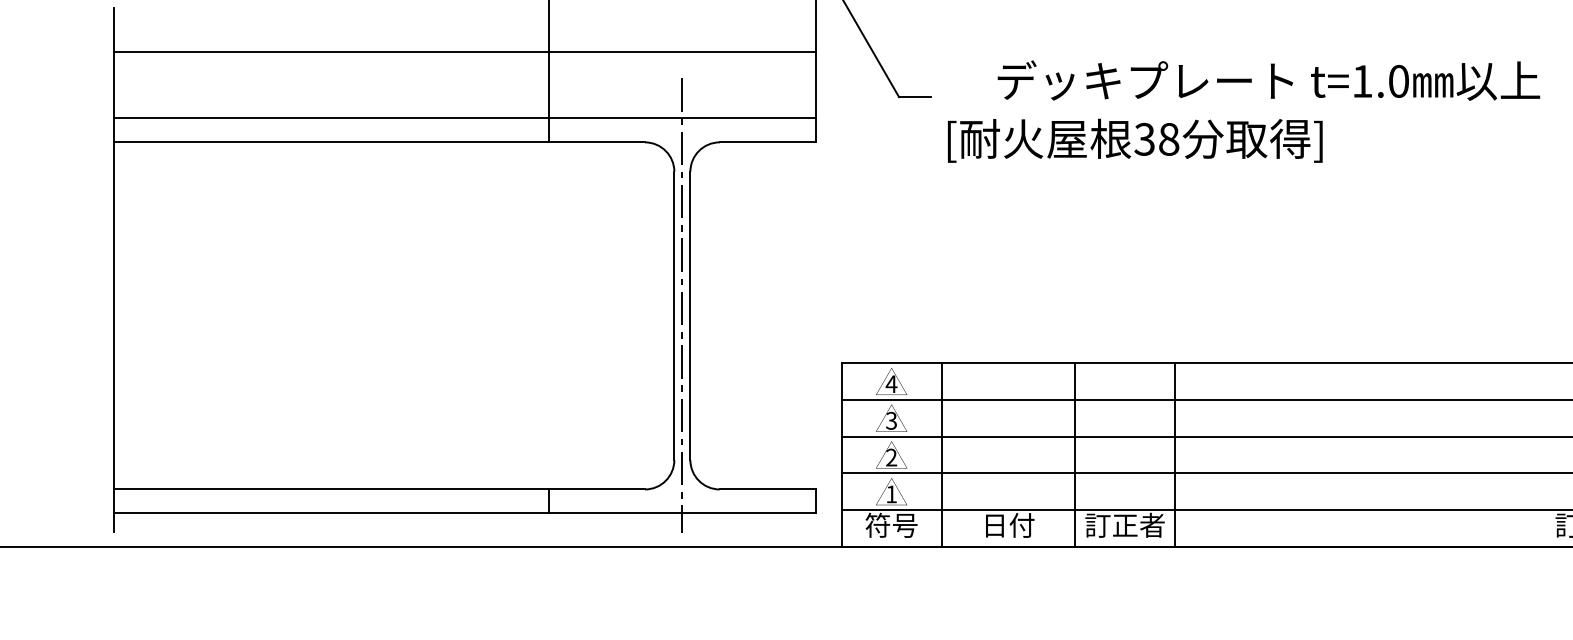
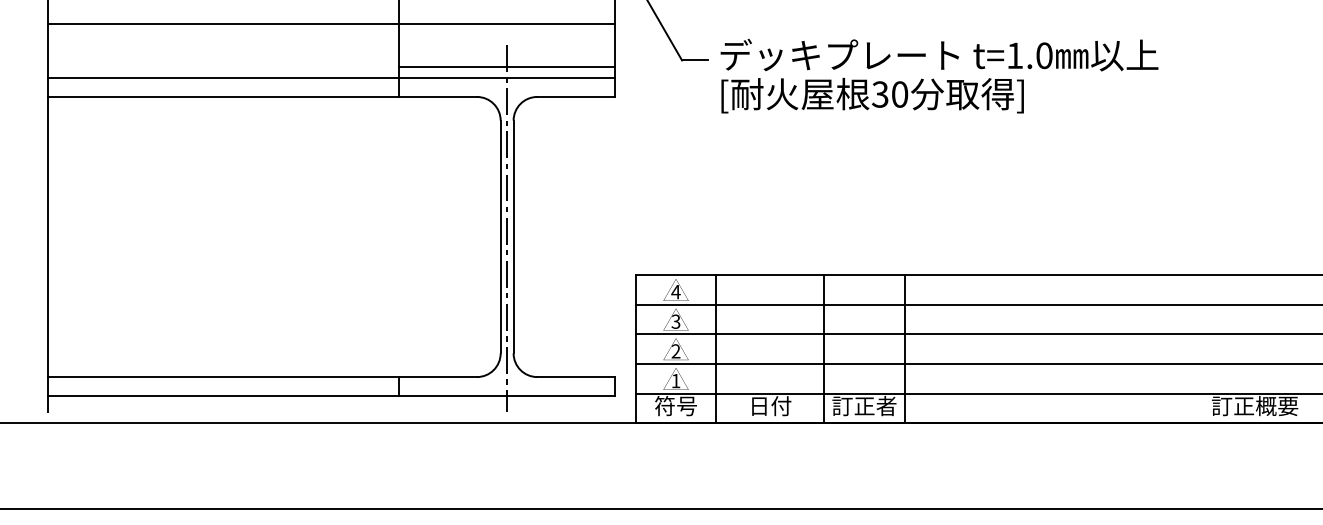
text: (1268, 81) -> (939, 55), moved
line: (681, 104) -> (506, 66), added
text: (1169, 139) -> (900, 94), 38 -> 30

